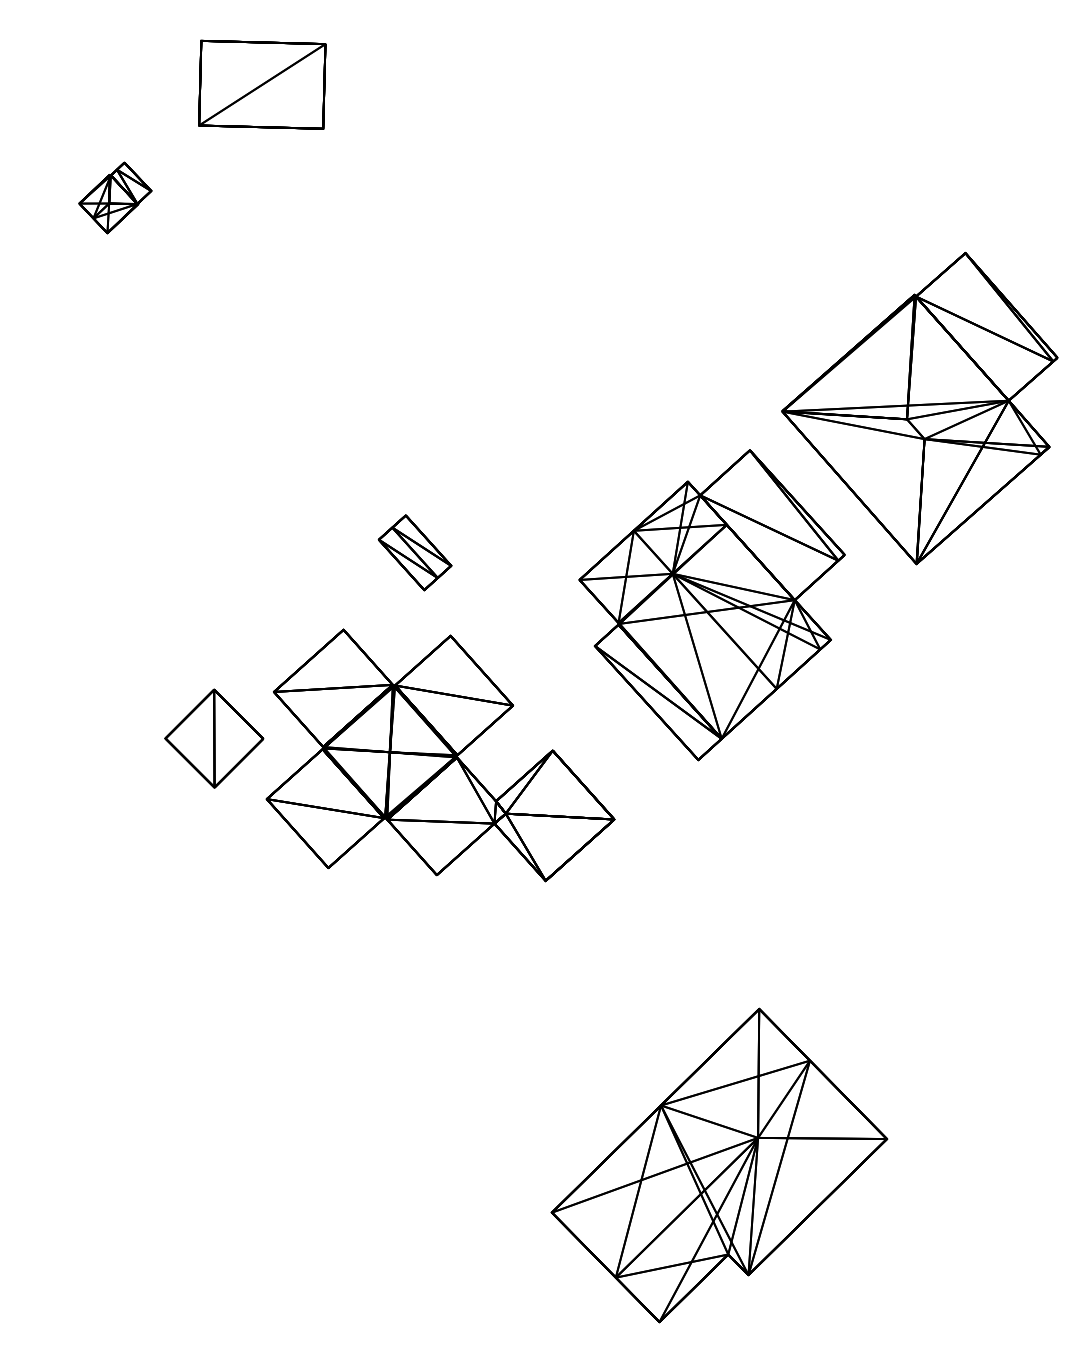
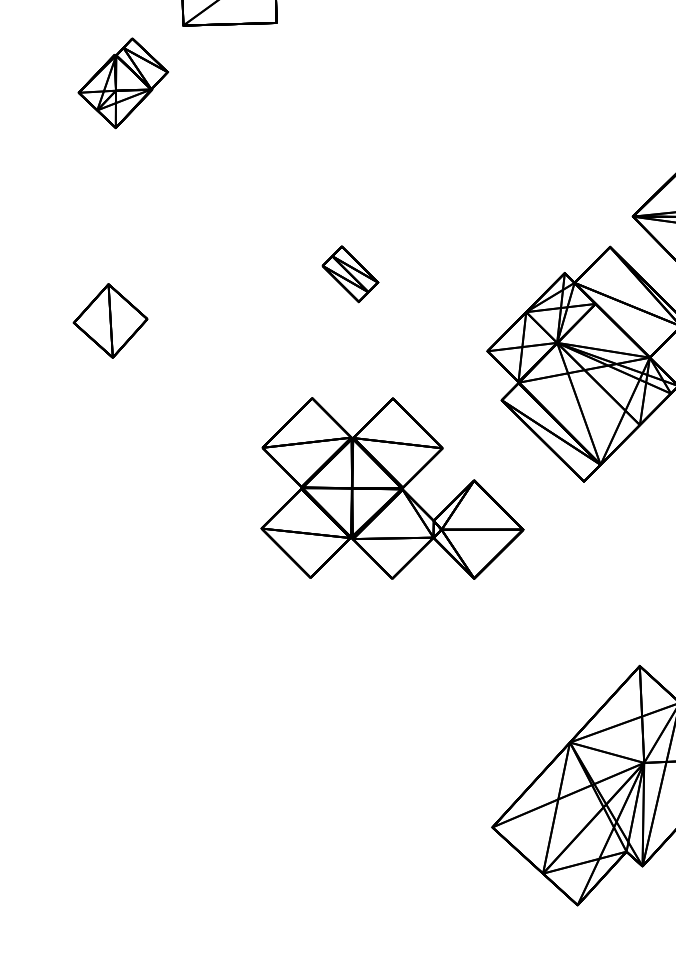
part: (115, 197) -> (123, 83), size x1.67
part: (414, 552) -> (349, 274), moved
part: (214, 738) -> (110, 320), moved

